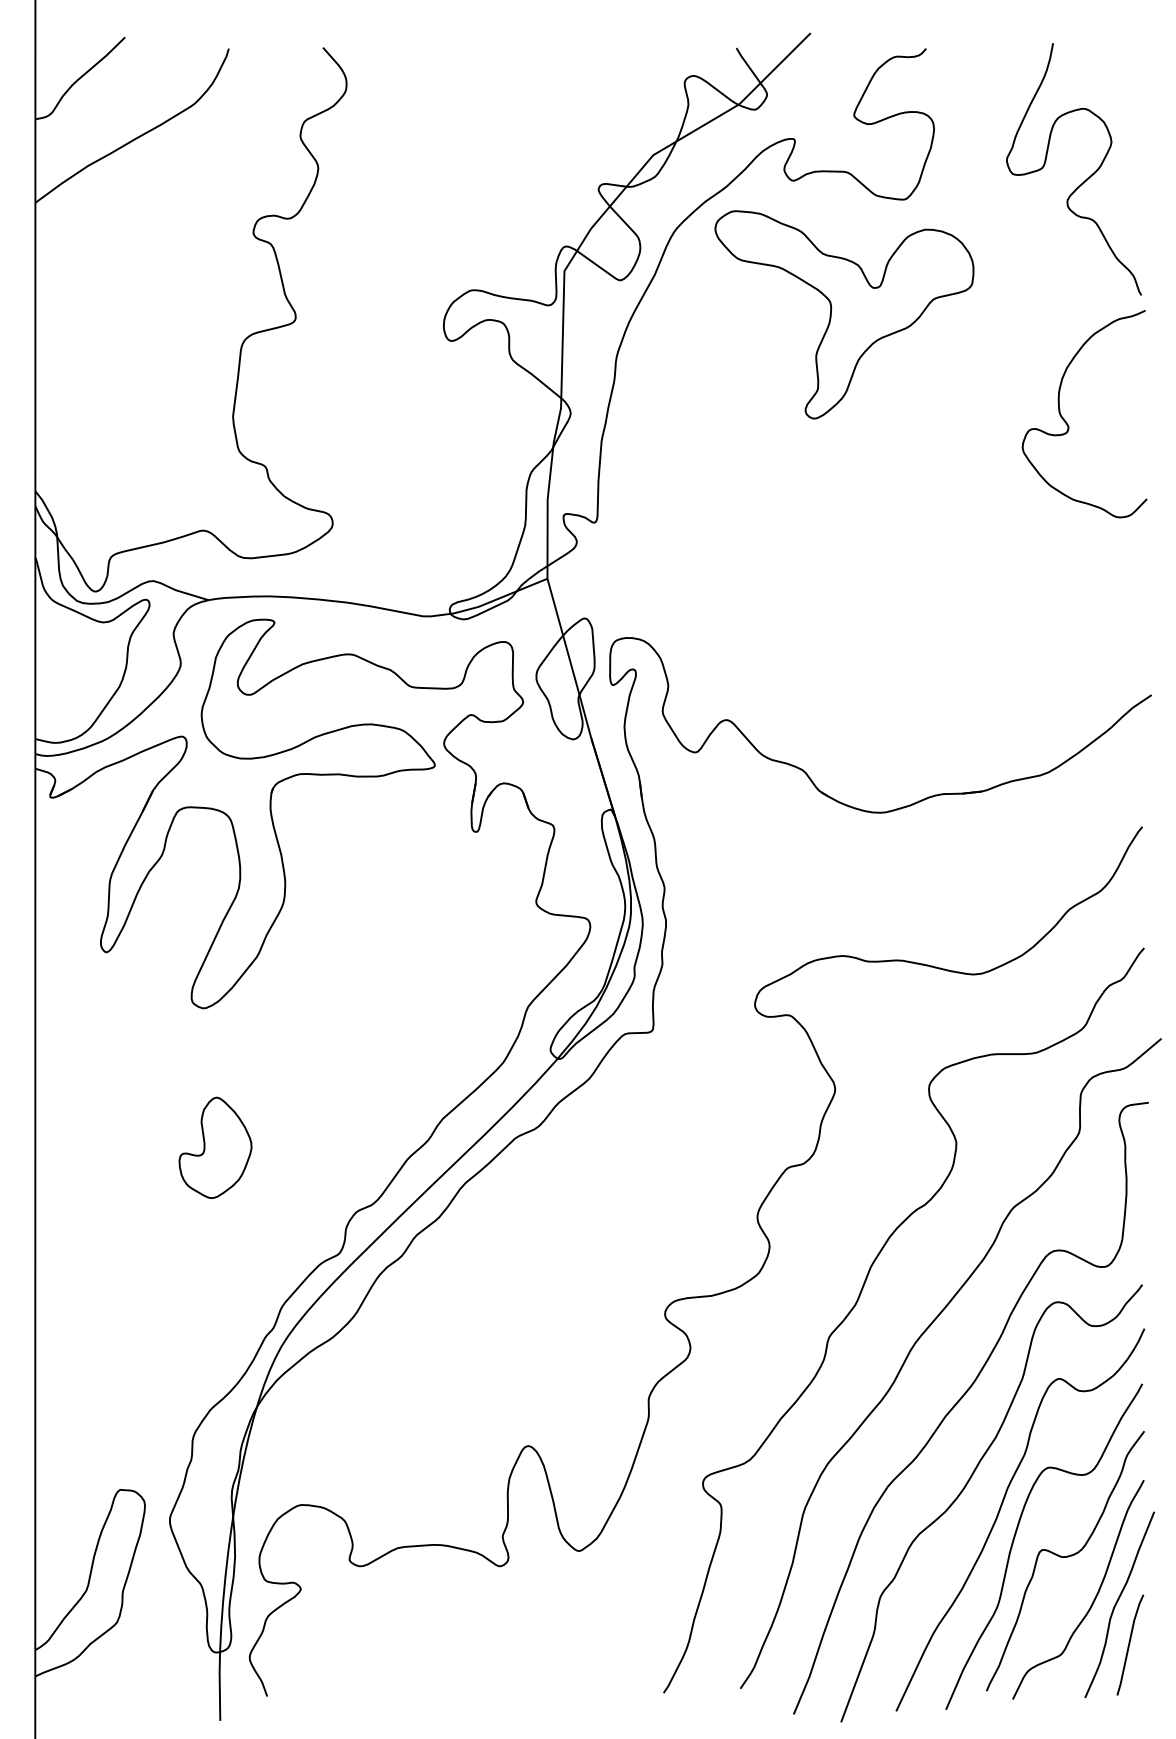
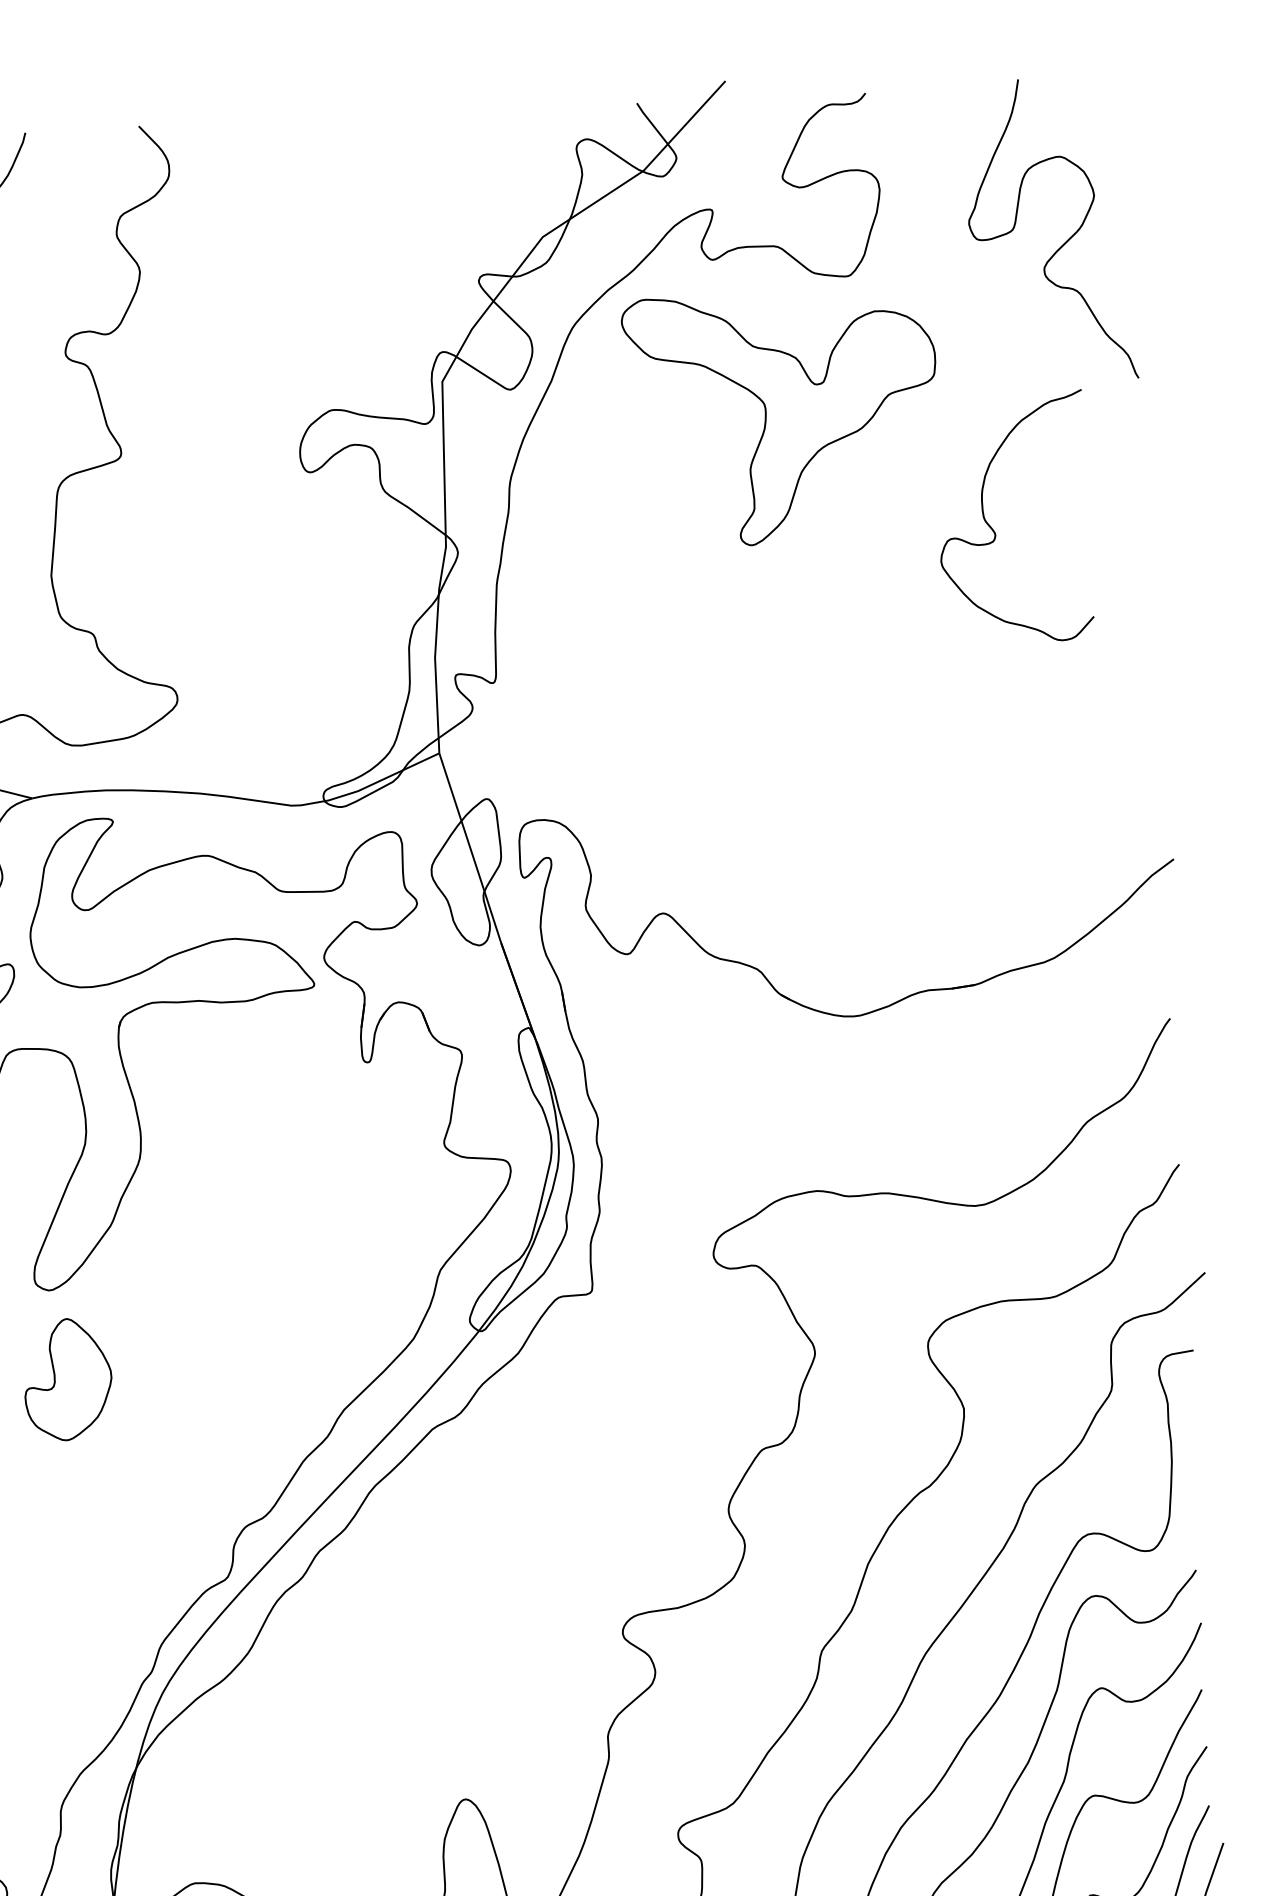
curve: (1067, 422) -> (993, 528), moved
part: (215, 1147) -> (68, 1379), moved

